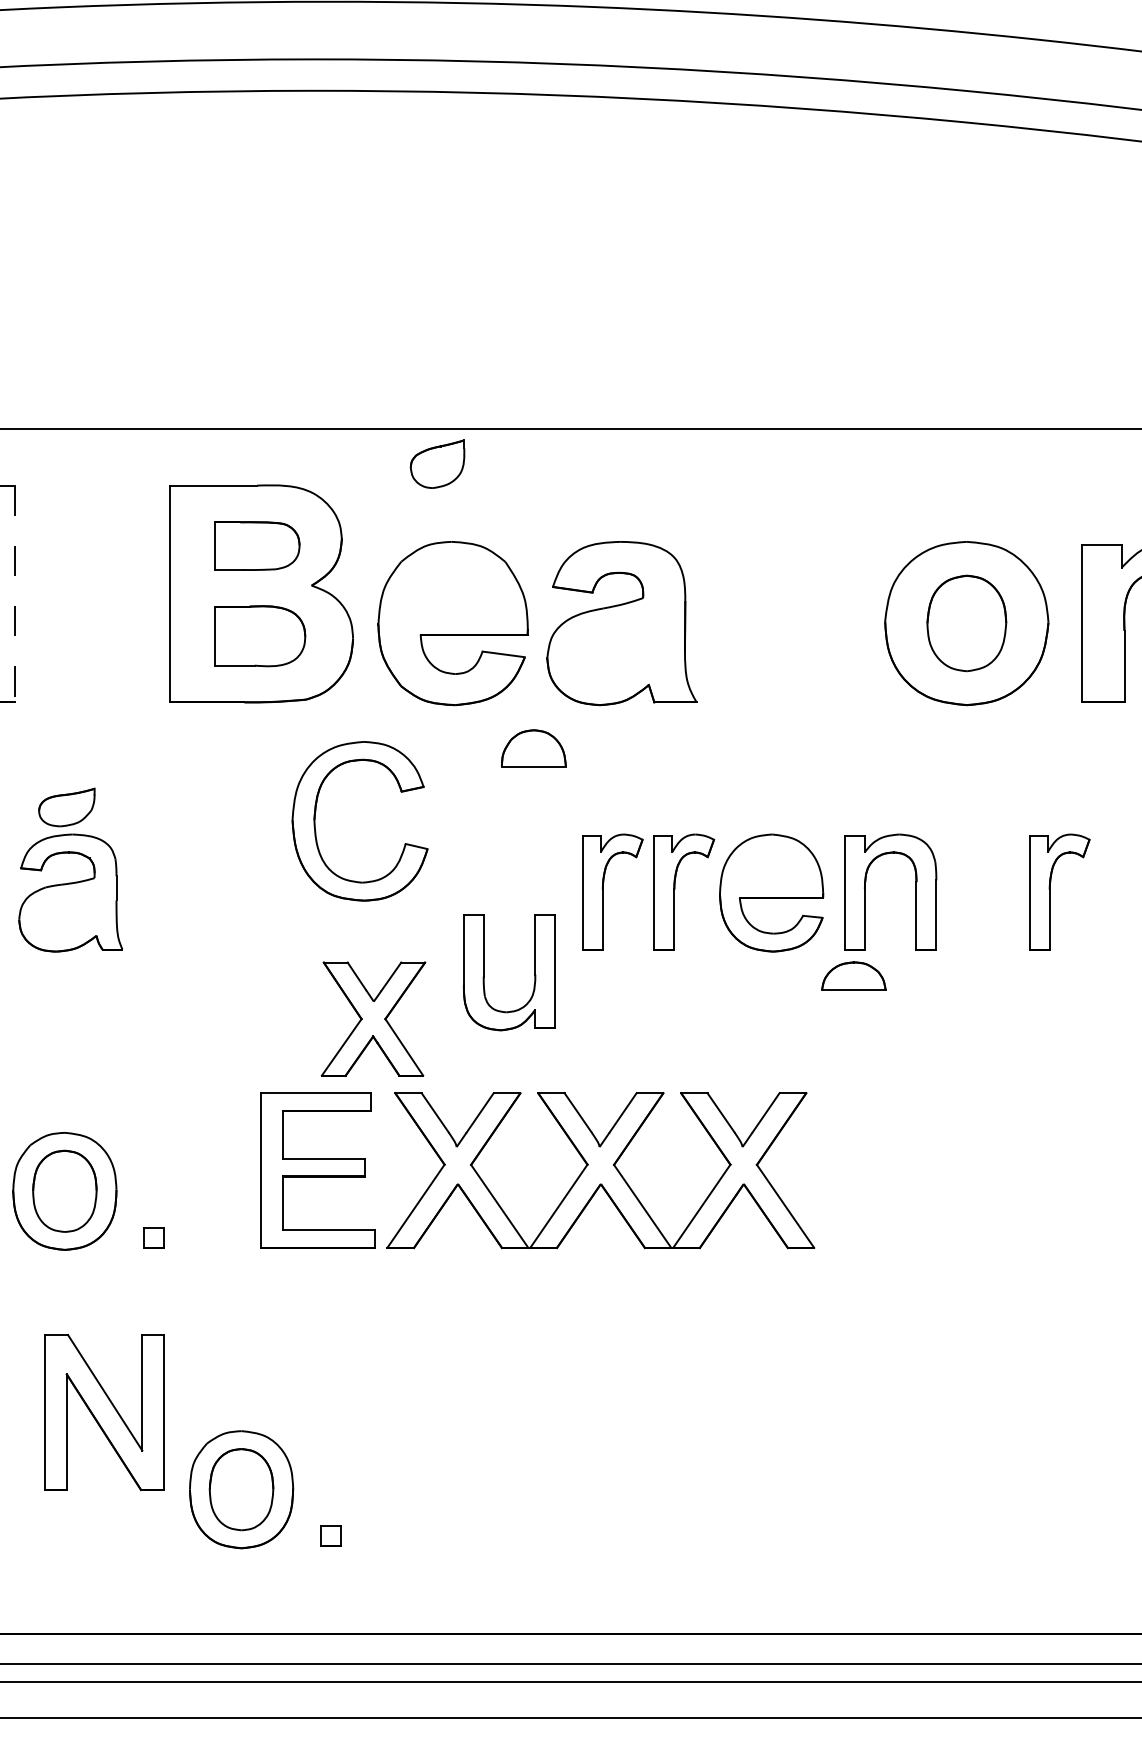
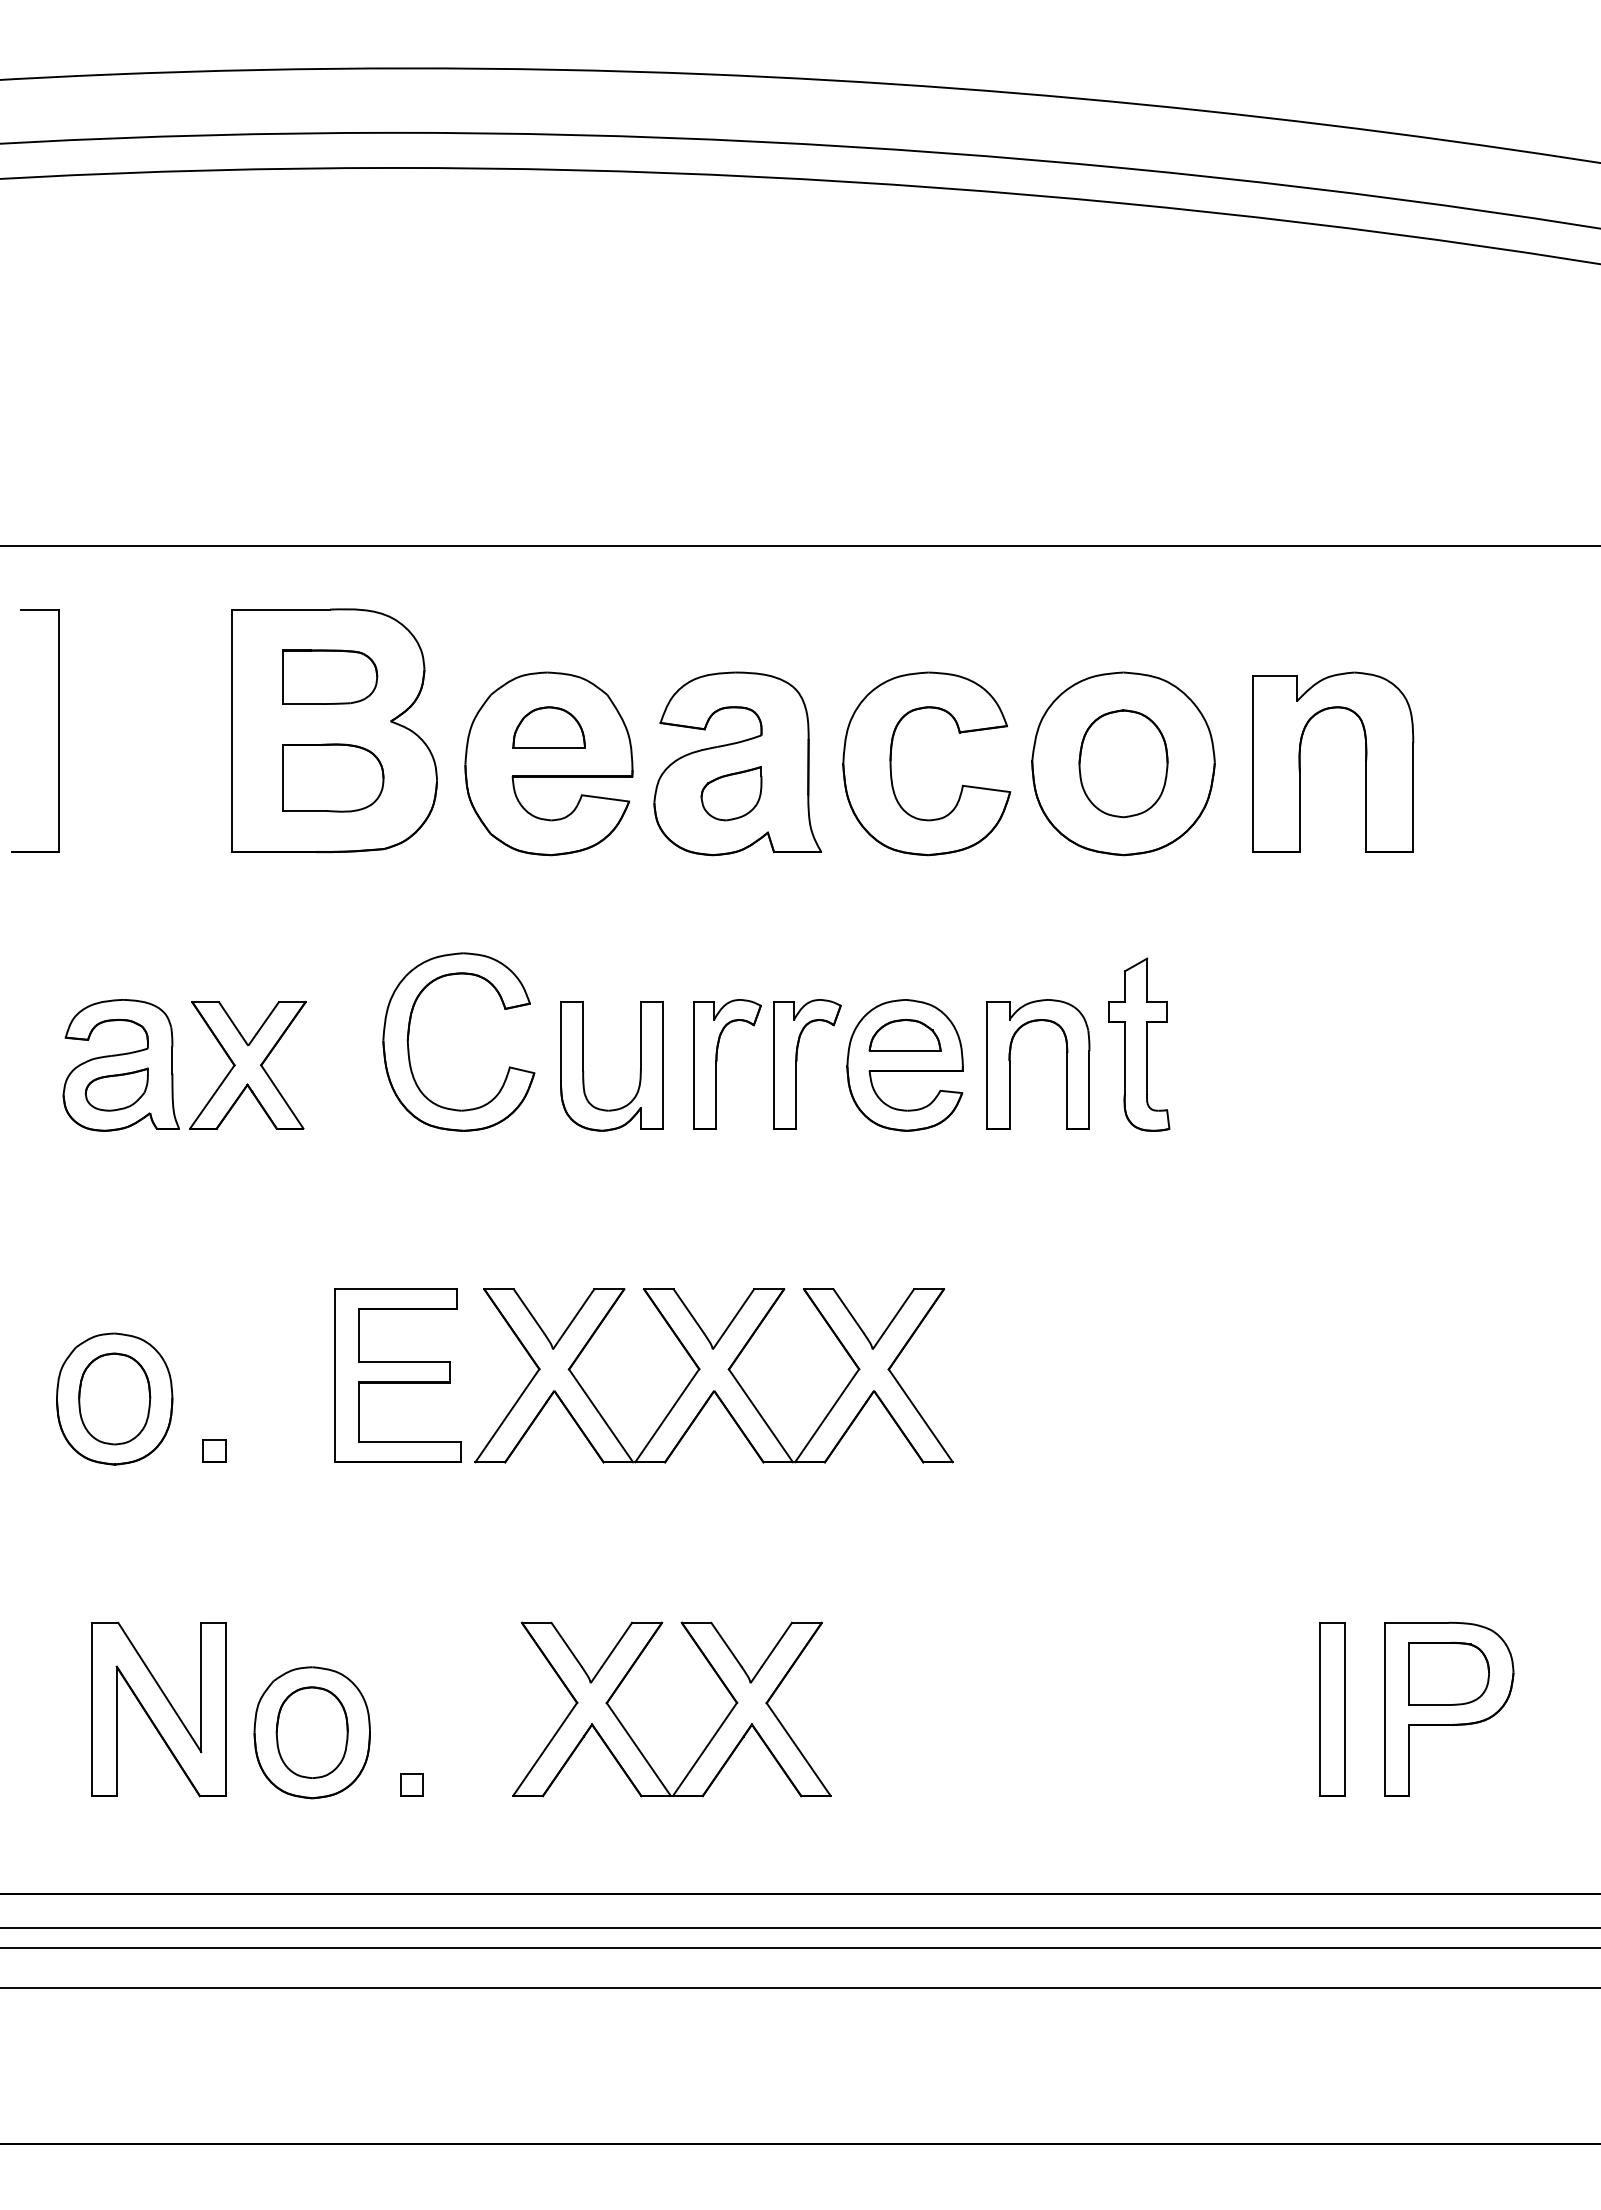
part: (437, 464) -> (731, 793), moved
line: (15, 594) -> (59, 731), dashed -> solid
part: (759, 623) -> (891, 763), added
part: (533, 748) -> (548, 727), moved
part: (66, 807) -> (116, 1089), moved
part: (315, 816) -> (409, 1036), moved
part: (981, 874) -> (1139, 1044), added
part: (1050, 889) -> (1217, 1061), removed
part: (853, 976) -> (904, 1035), moved
part: (484, 977) -> (584, 1071), moved
part: (373, 1019) -> (247, 1065), moved
part: (104, 1412) -> (158, 1709), moved
part: (528, 1495) -> (633, 1739), added

